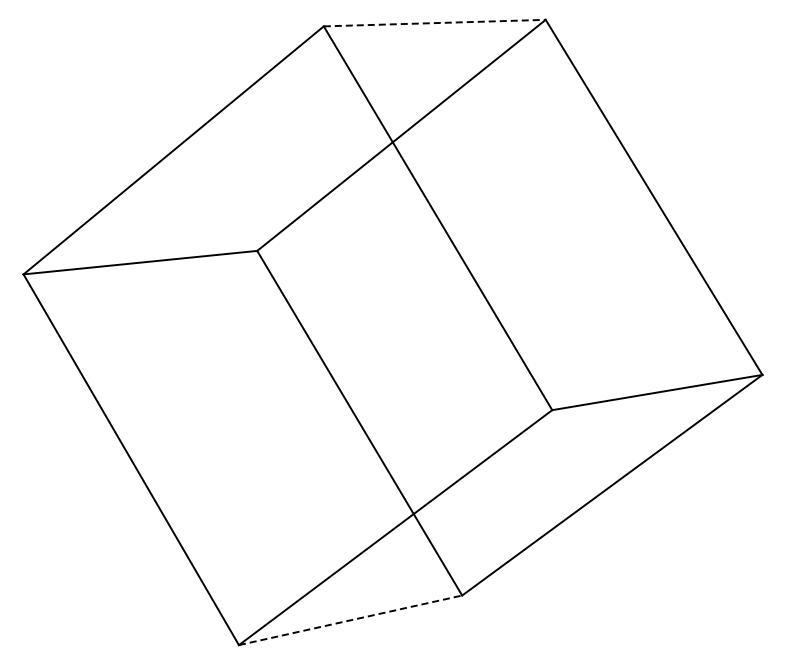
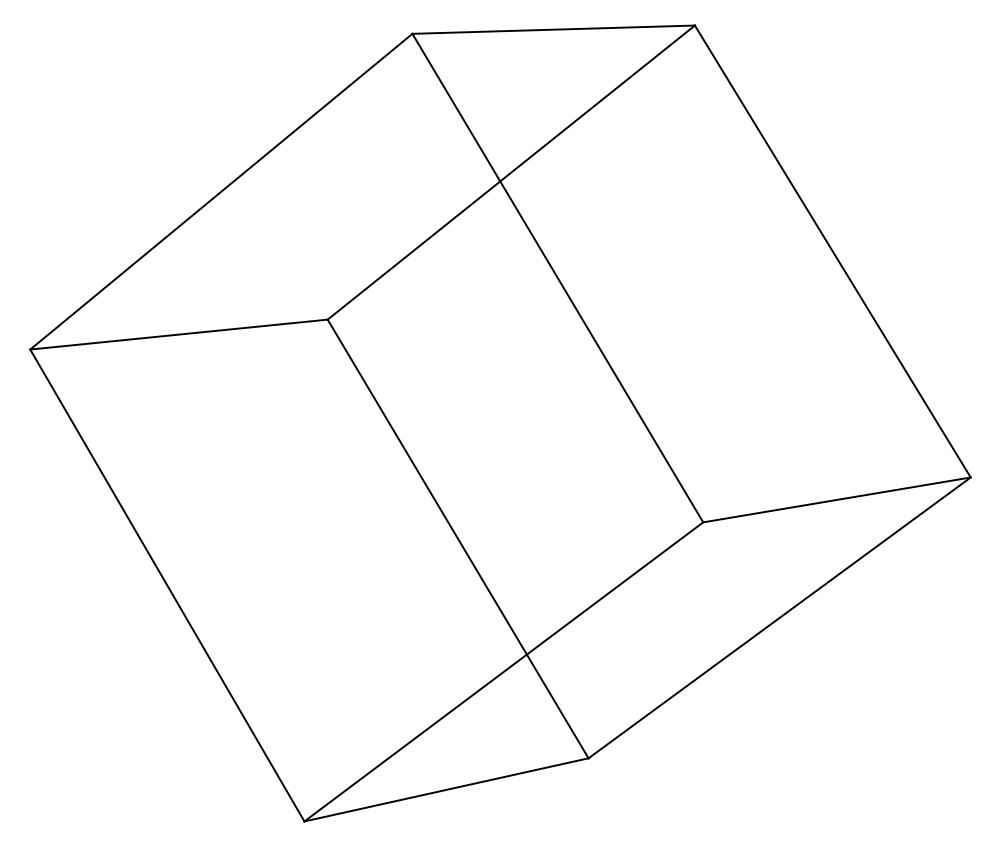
line: (435, 23) -> (554, 30), dashed -> solid
line: (351, 620) -> (447, 790), dashed -> solid

